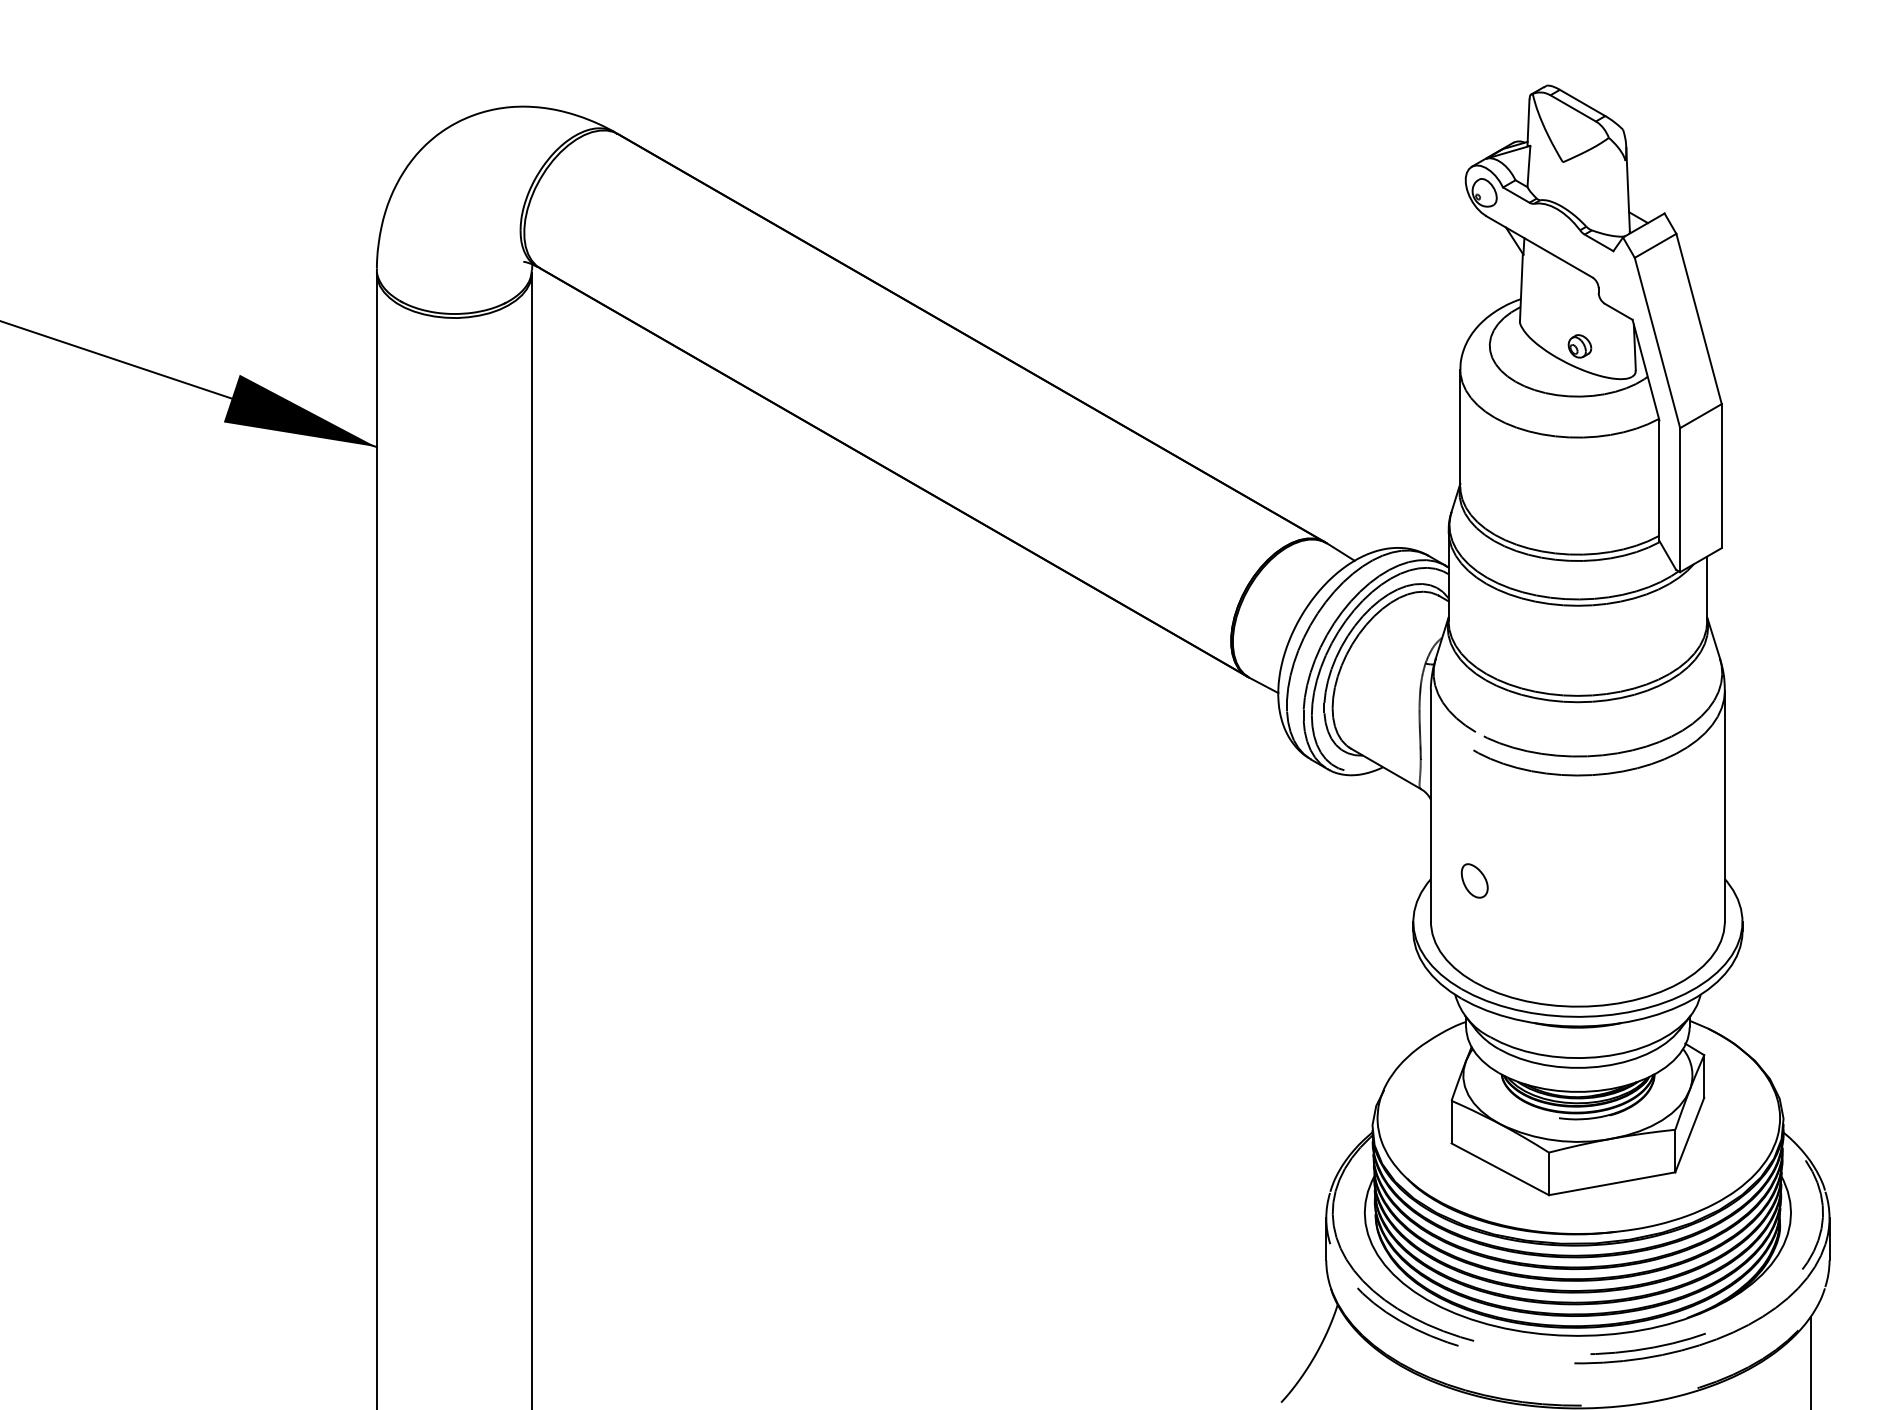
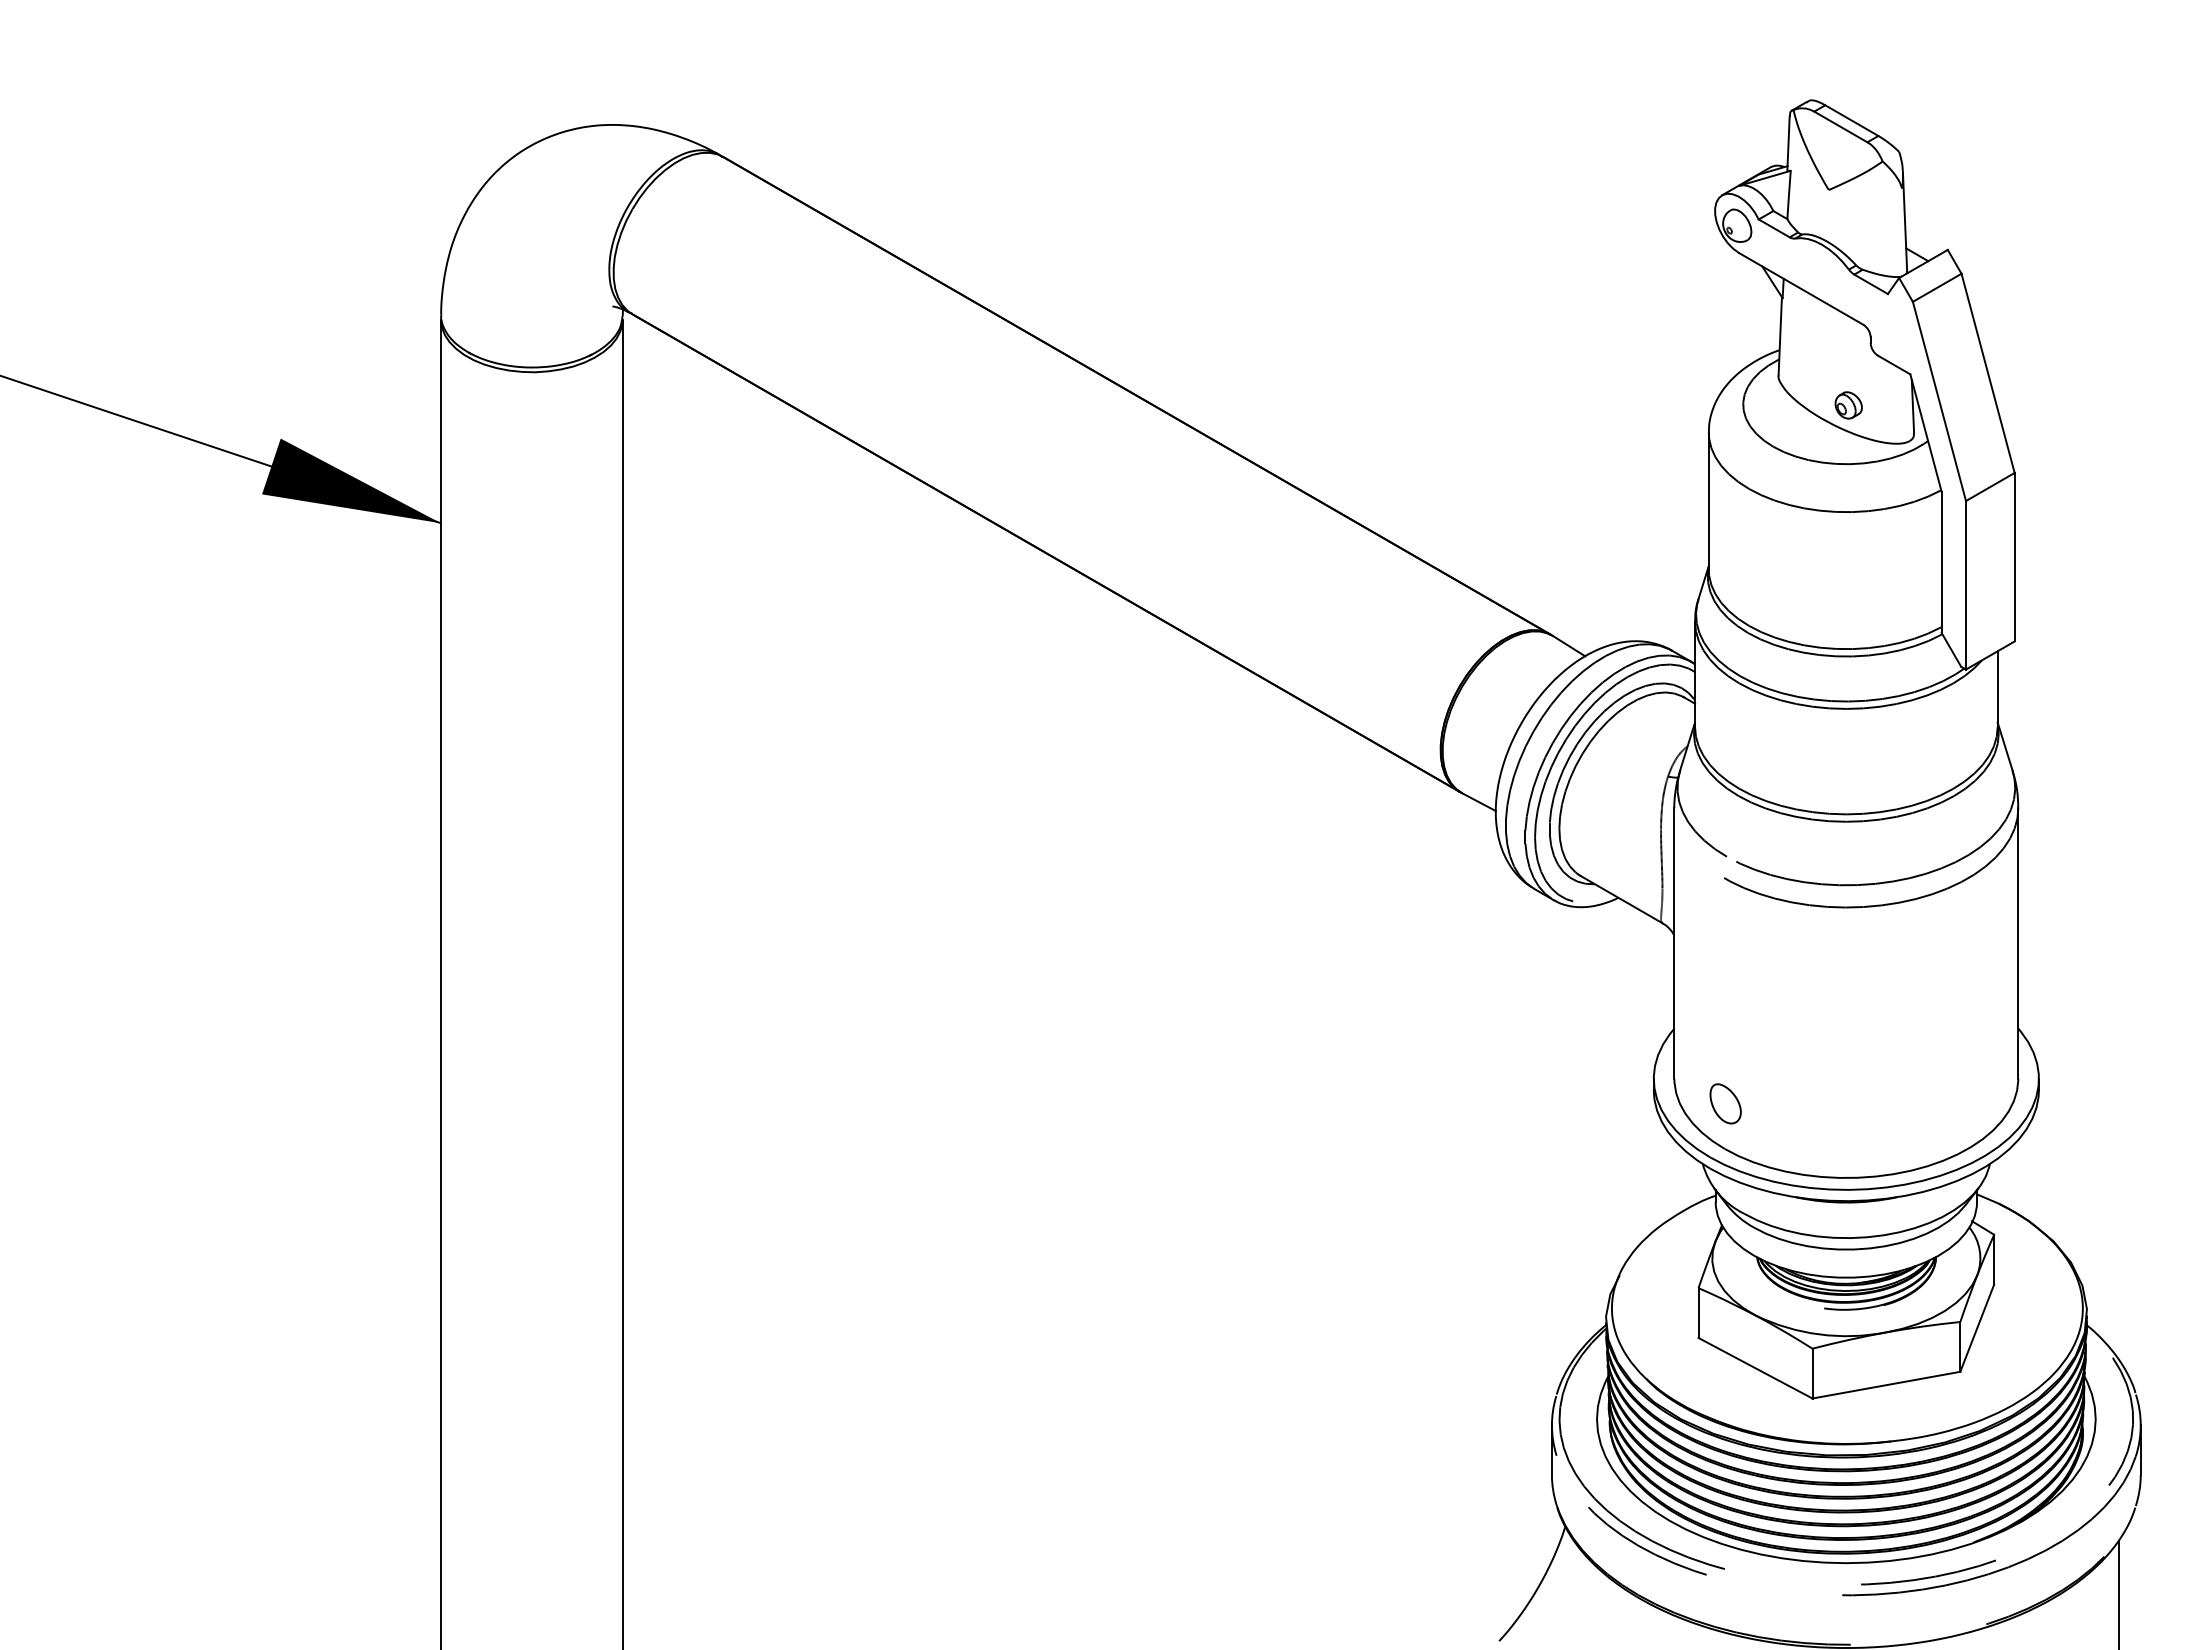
part: (1474, 880) -> (1725, 1103), moved

